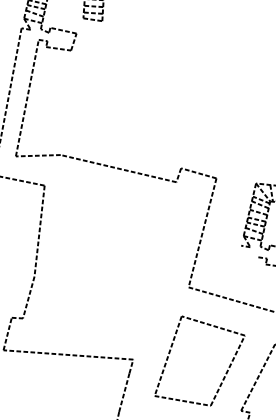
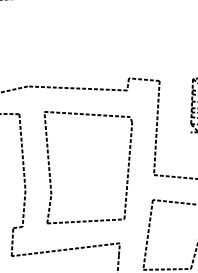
part: (68, 257) -> (50, 169), added

